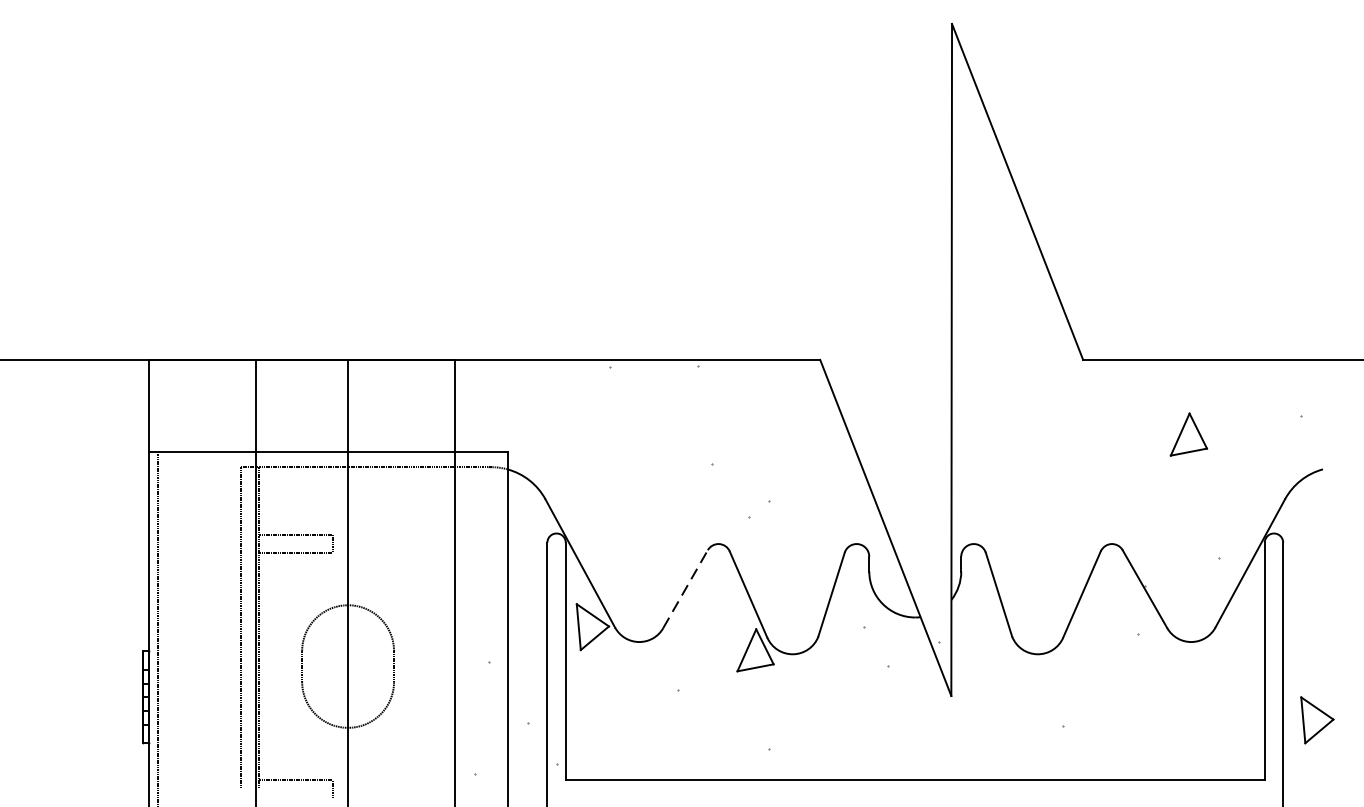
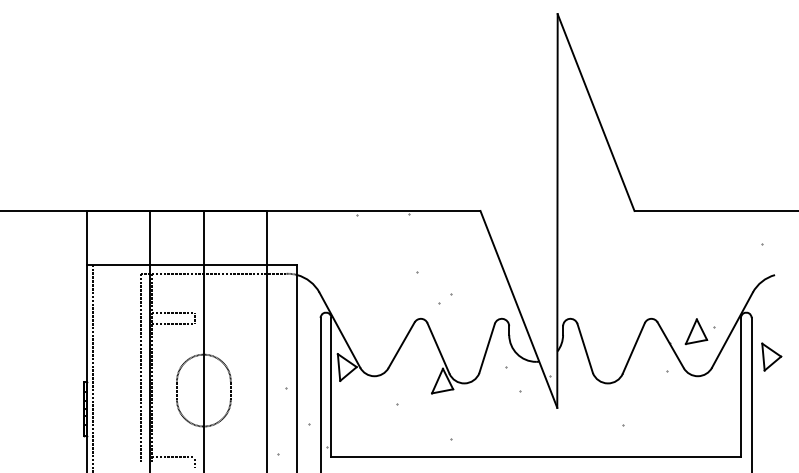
part: (1188, 434) -> (696, 331), moved
line: (685, 587) -> (401, 344), dashed -> solid
part: (1317, 719) -> (771, 356), moved

